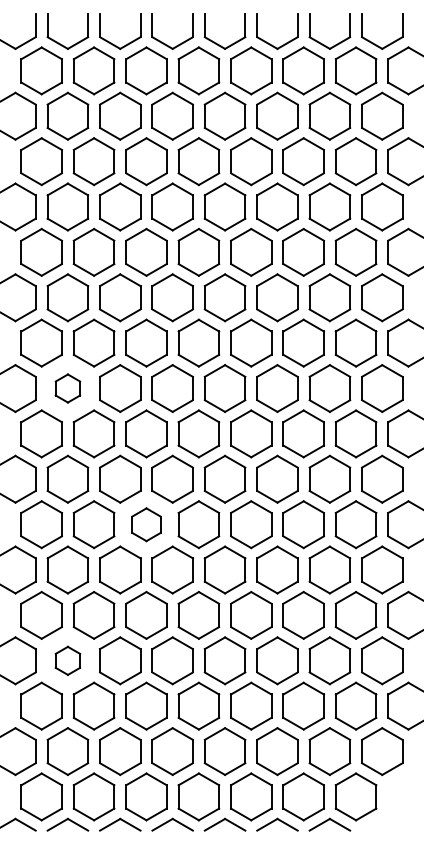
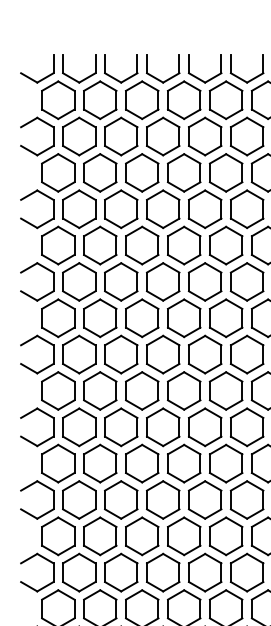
part: (67, 388) -> (78, 354), size x1.67
part: (146, 524) -> (142, 463), size x1.43
part: (67, 660) -> (78, 572), size x1.67

